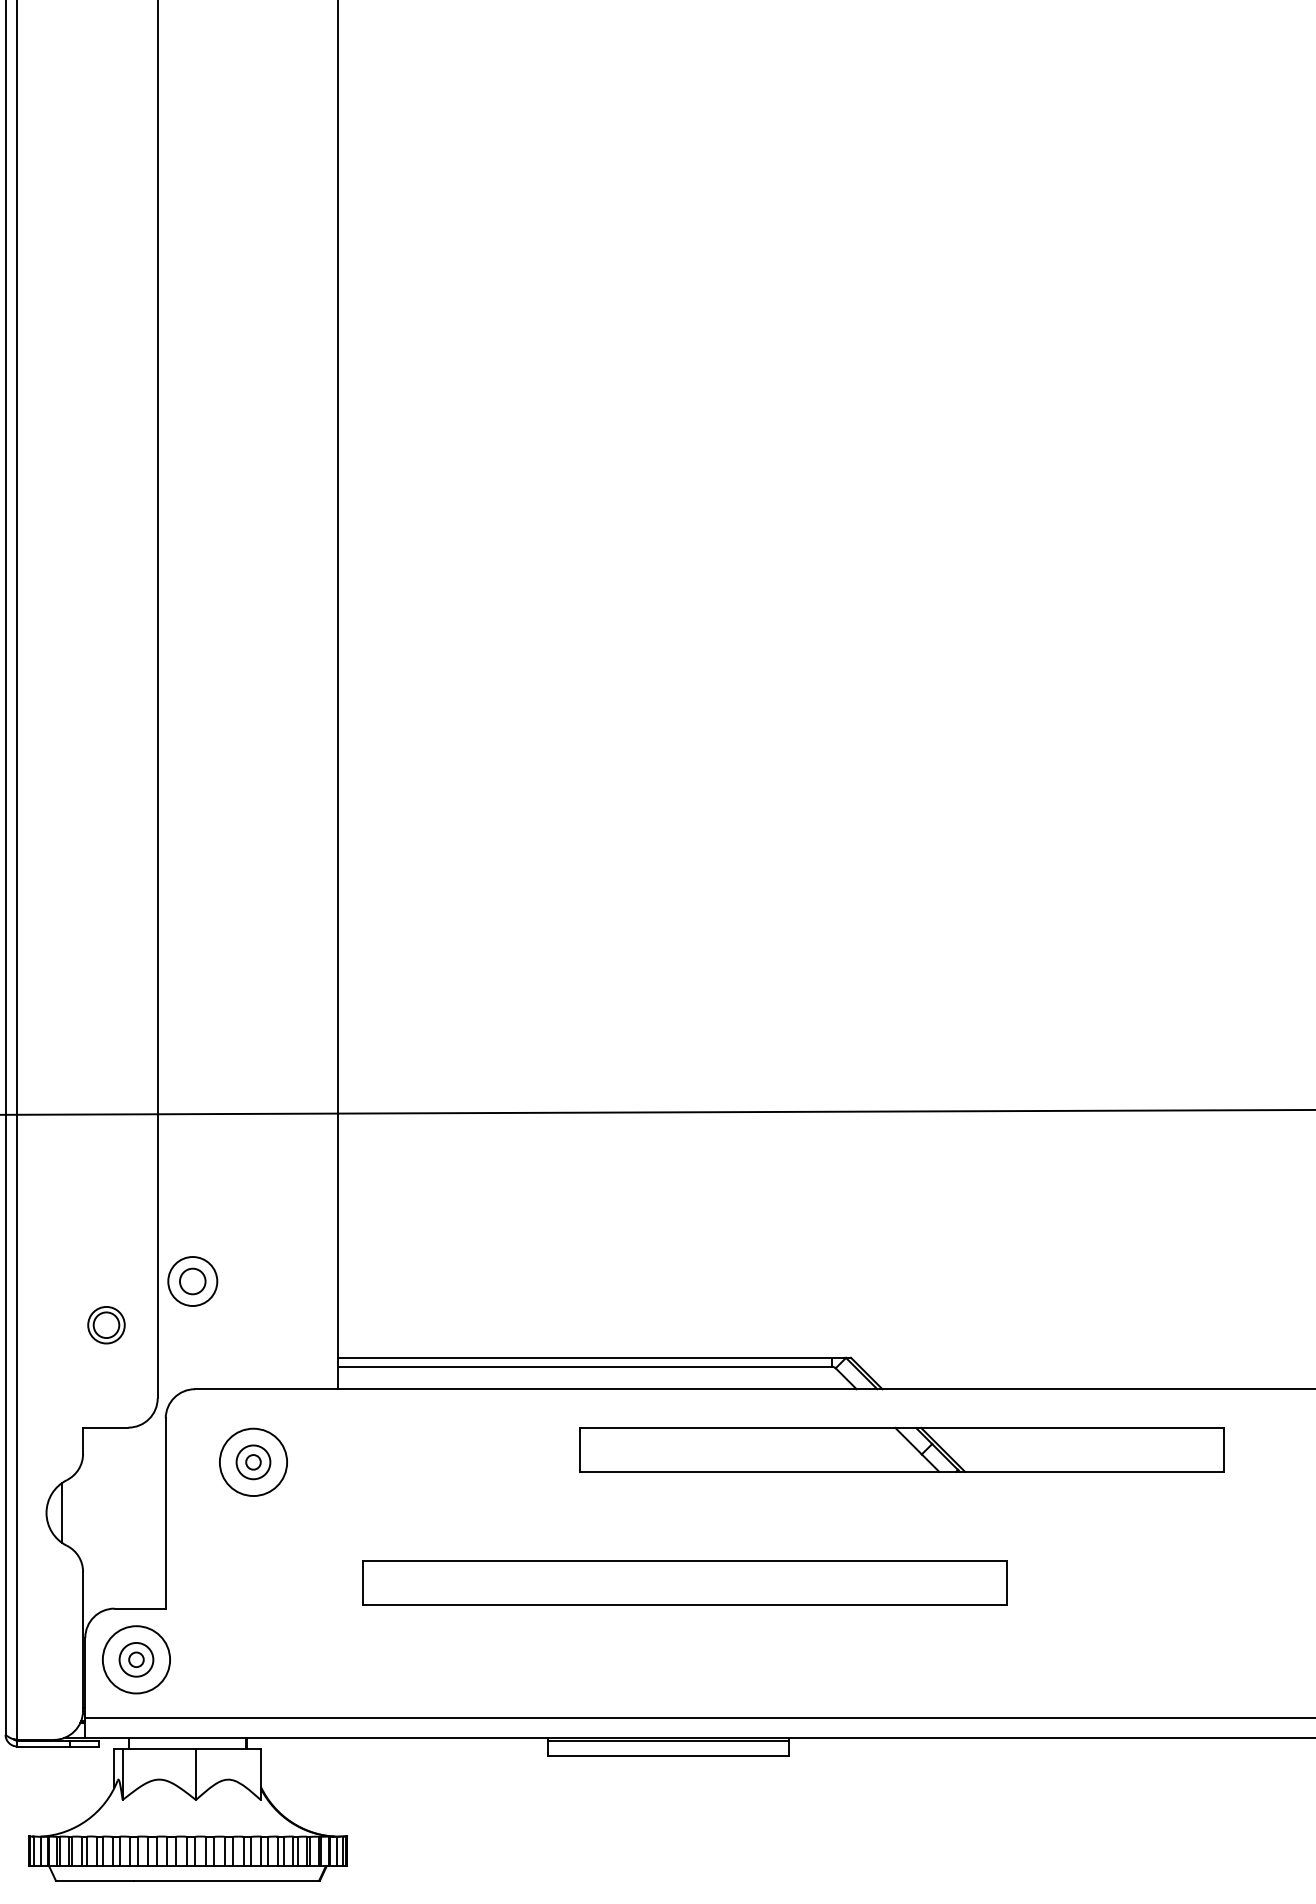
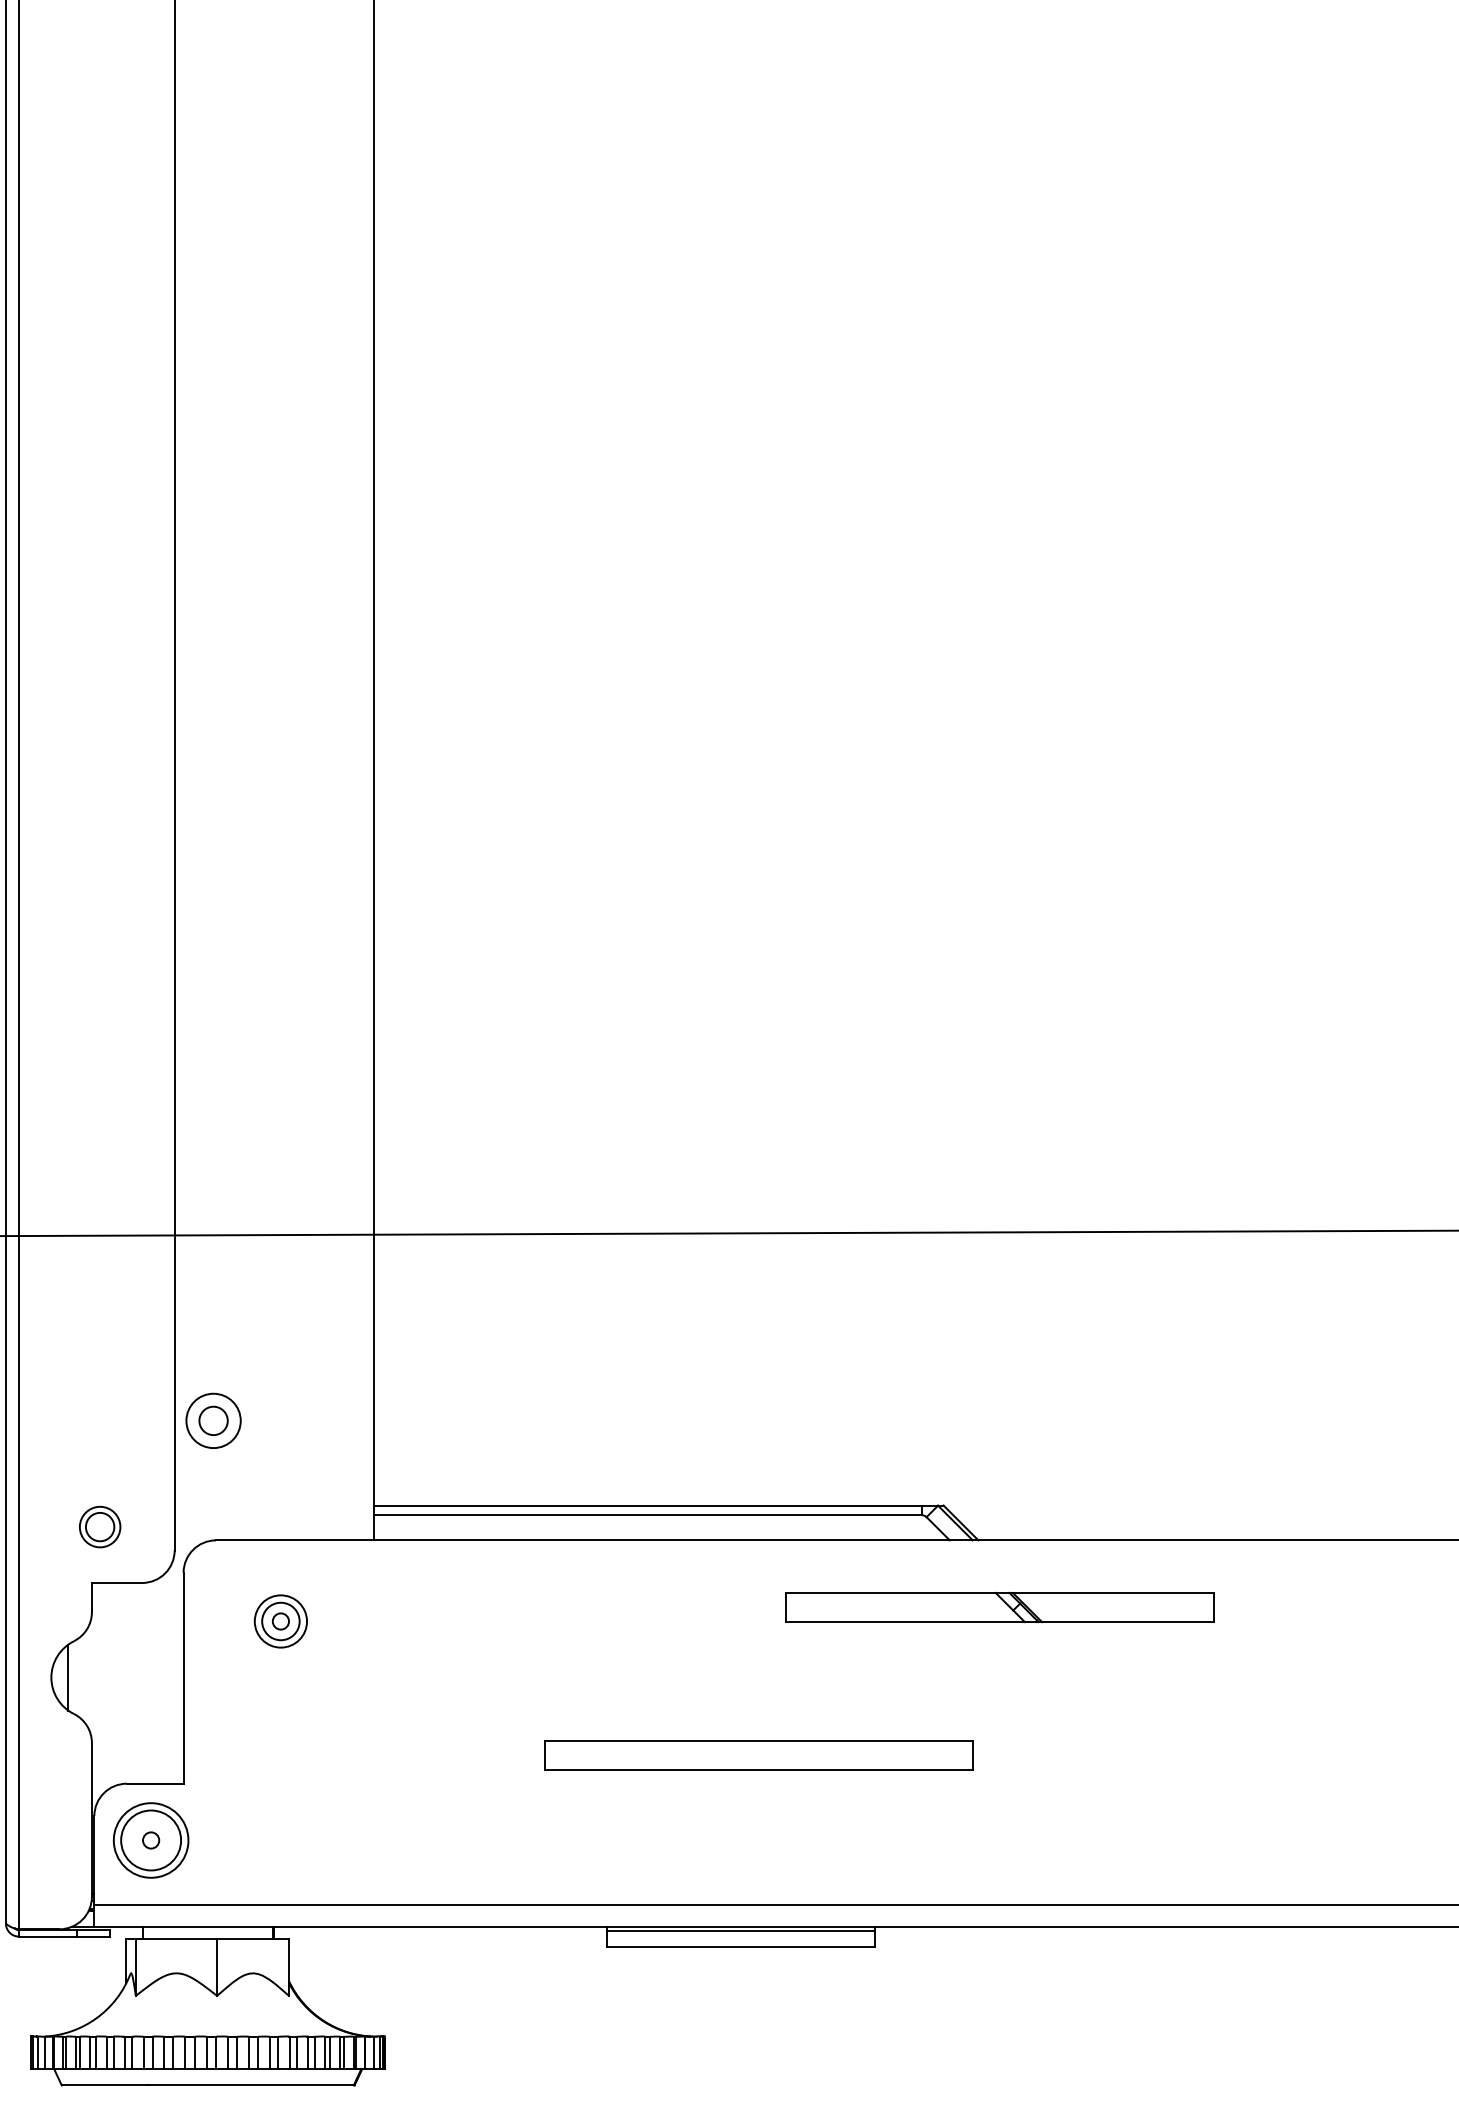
part: (106, 1325) -> (100, 1527), moved
part: (901, 1449) -> (999, 1607), size x0.6
circle: (253, 1462) -> (280, 1621), size x0.7
part: (684, 1582) -> (758, 1754), size x0.6
circle: (136, 1659) -> (151, 1840), size x1.6

